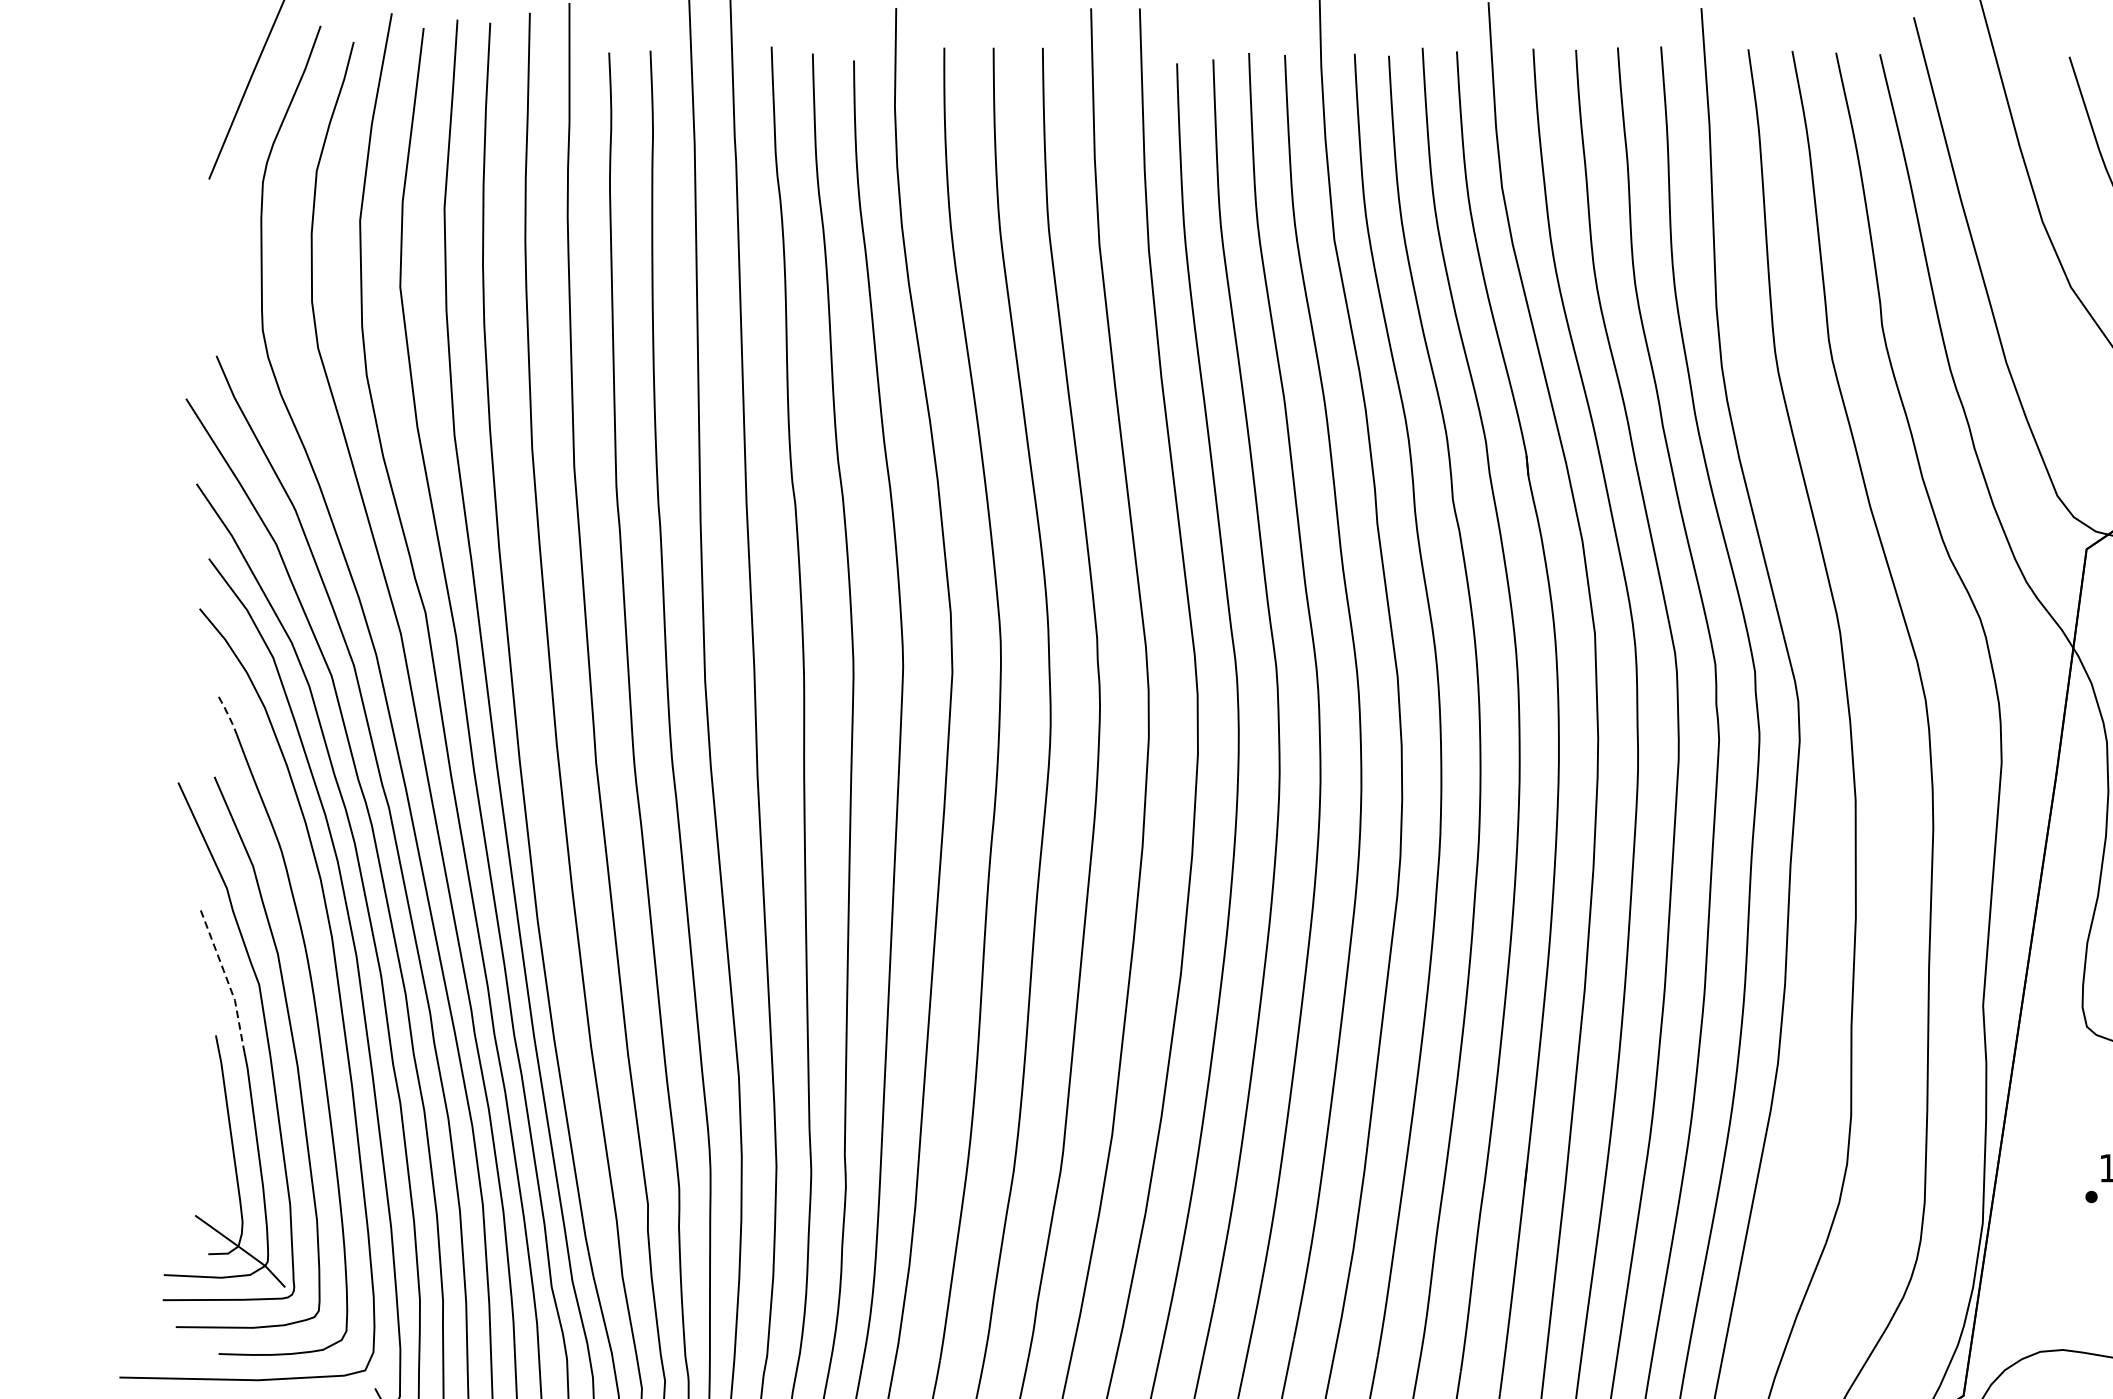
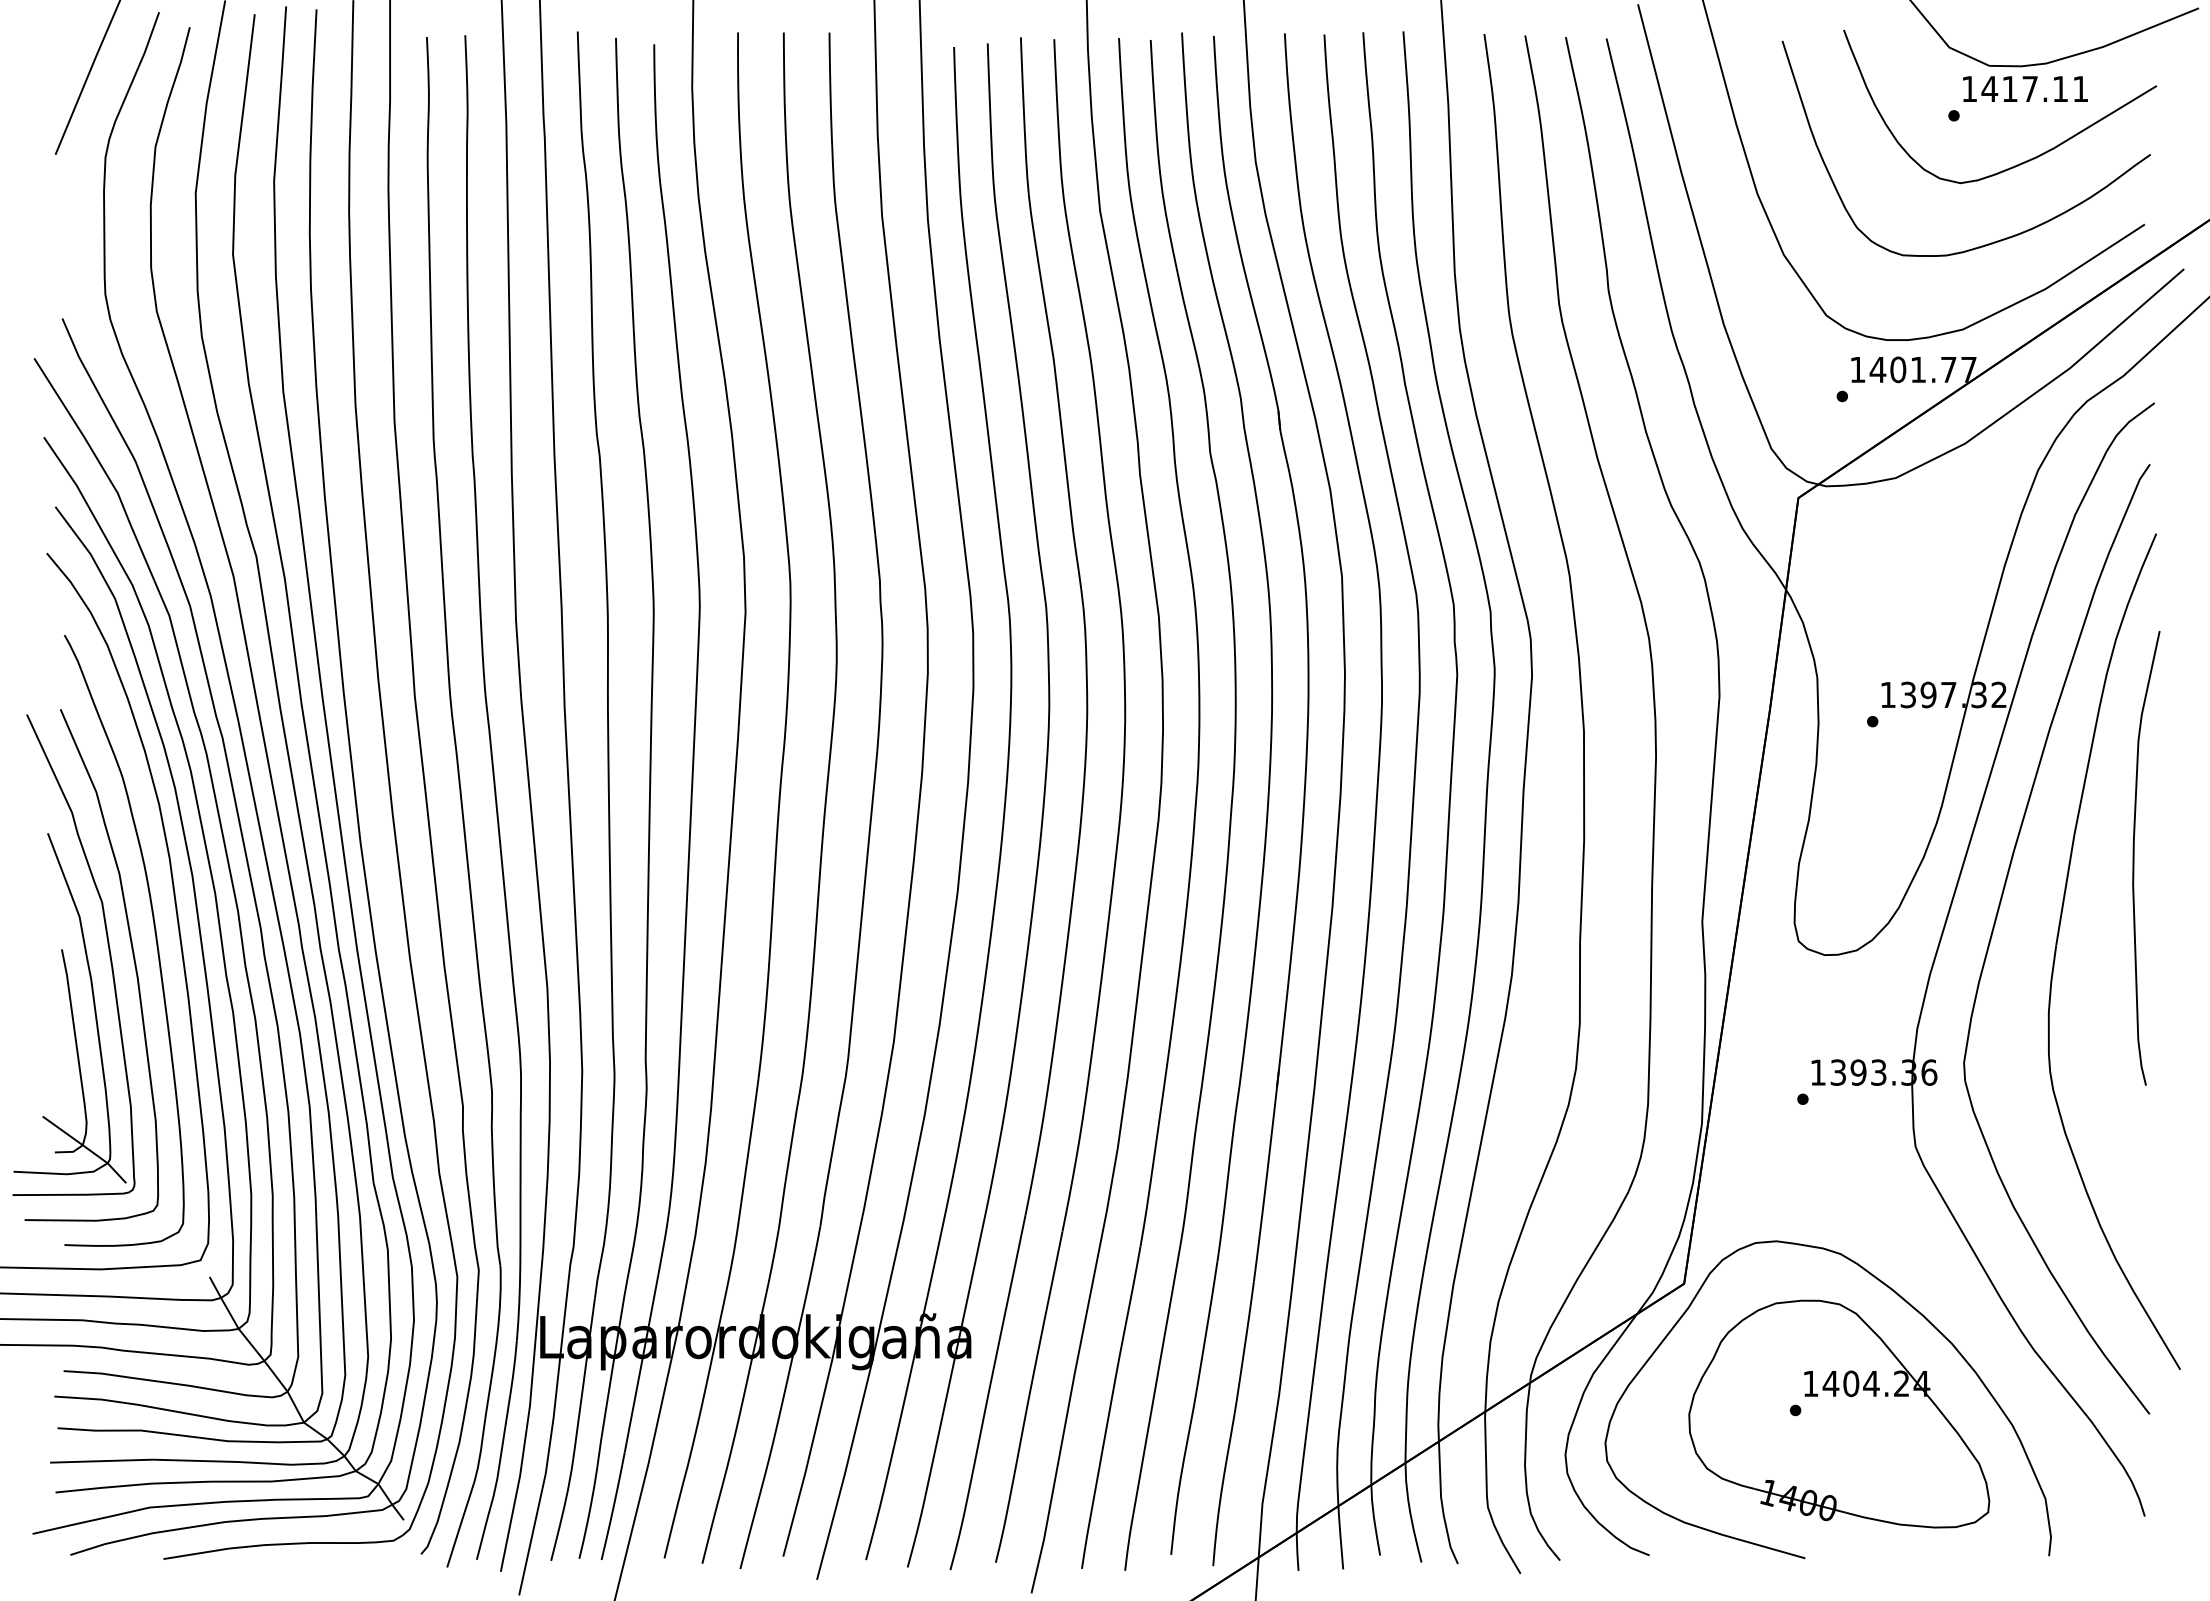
line: (228, 715) -> (73, 652), dashed -> solid
line: (226, 977) -> (71, 895), dashed -> solid

